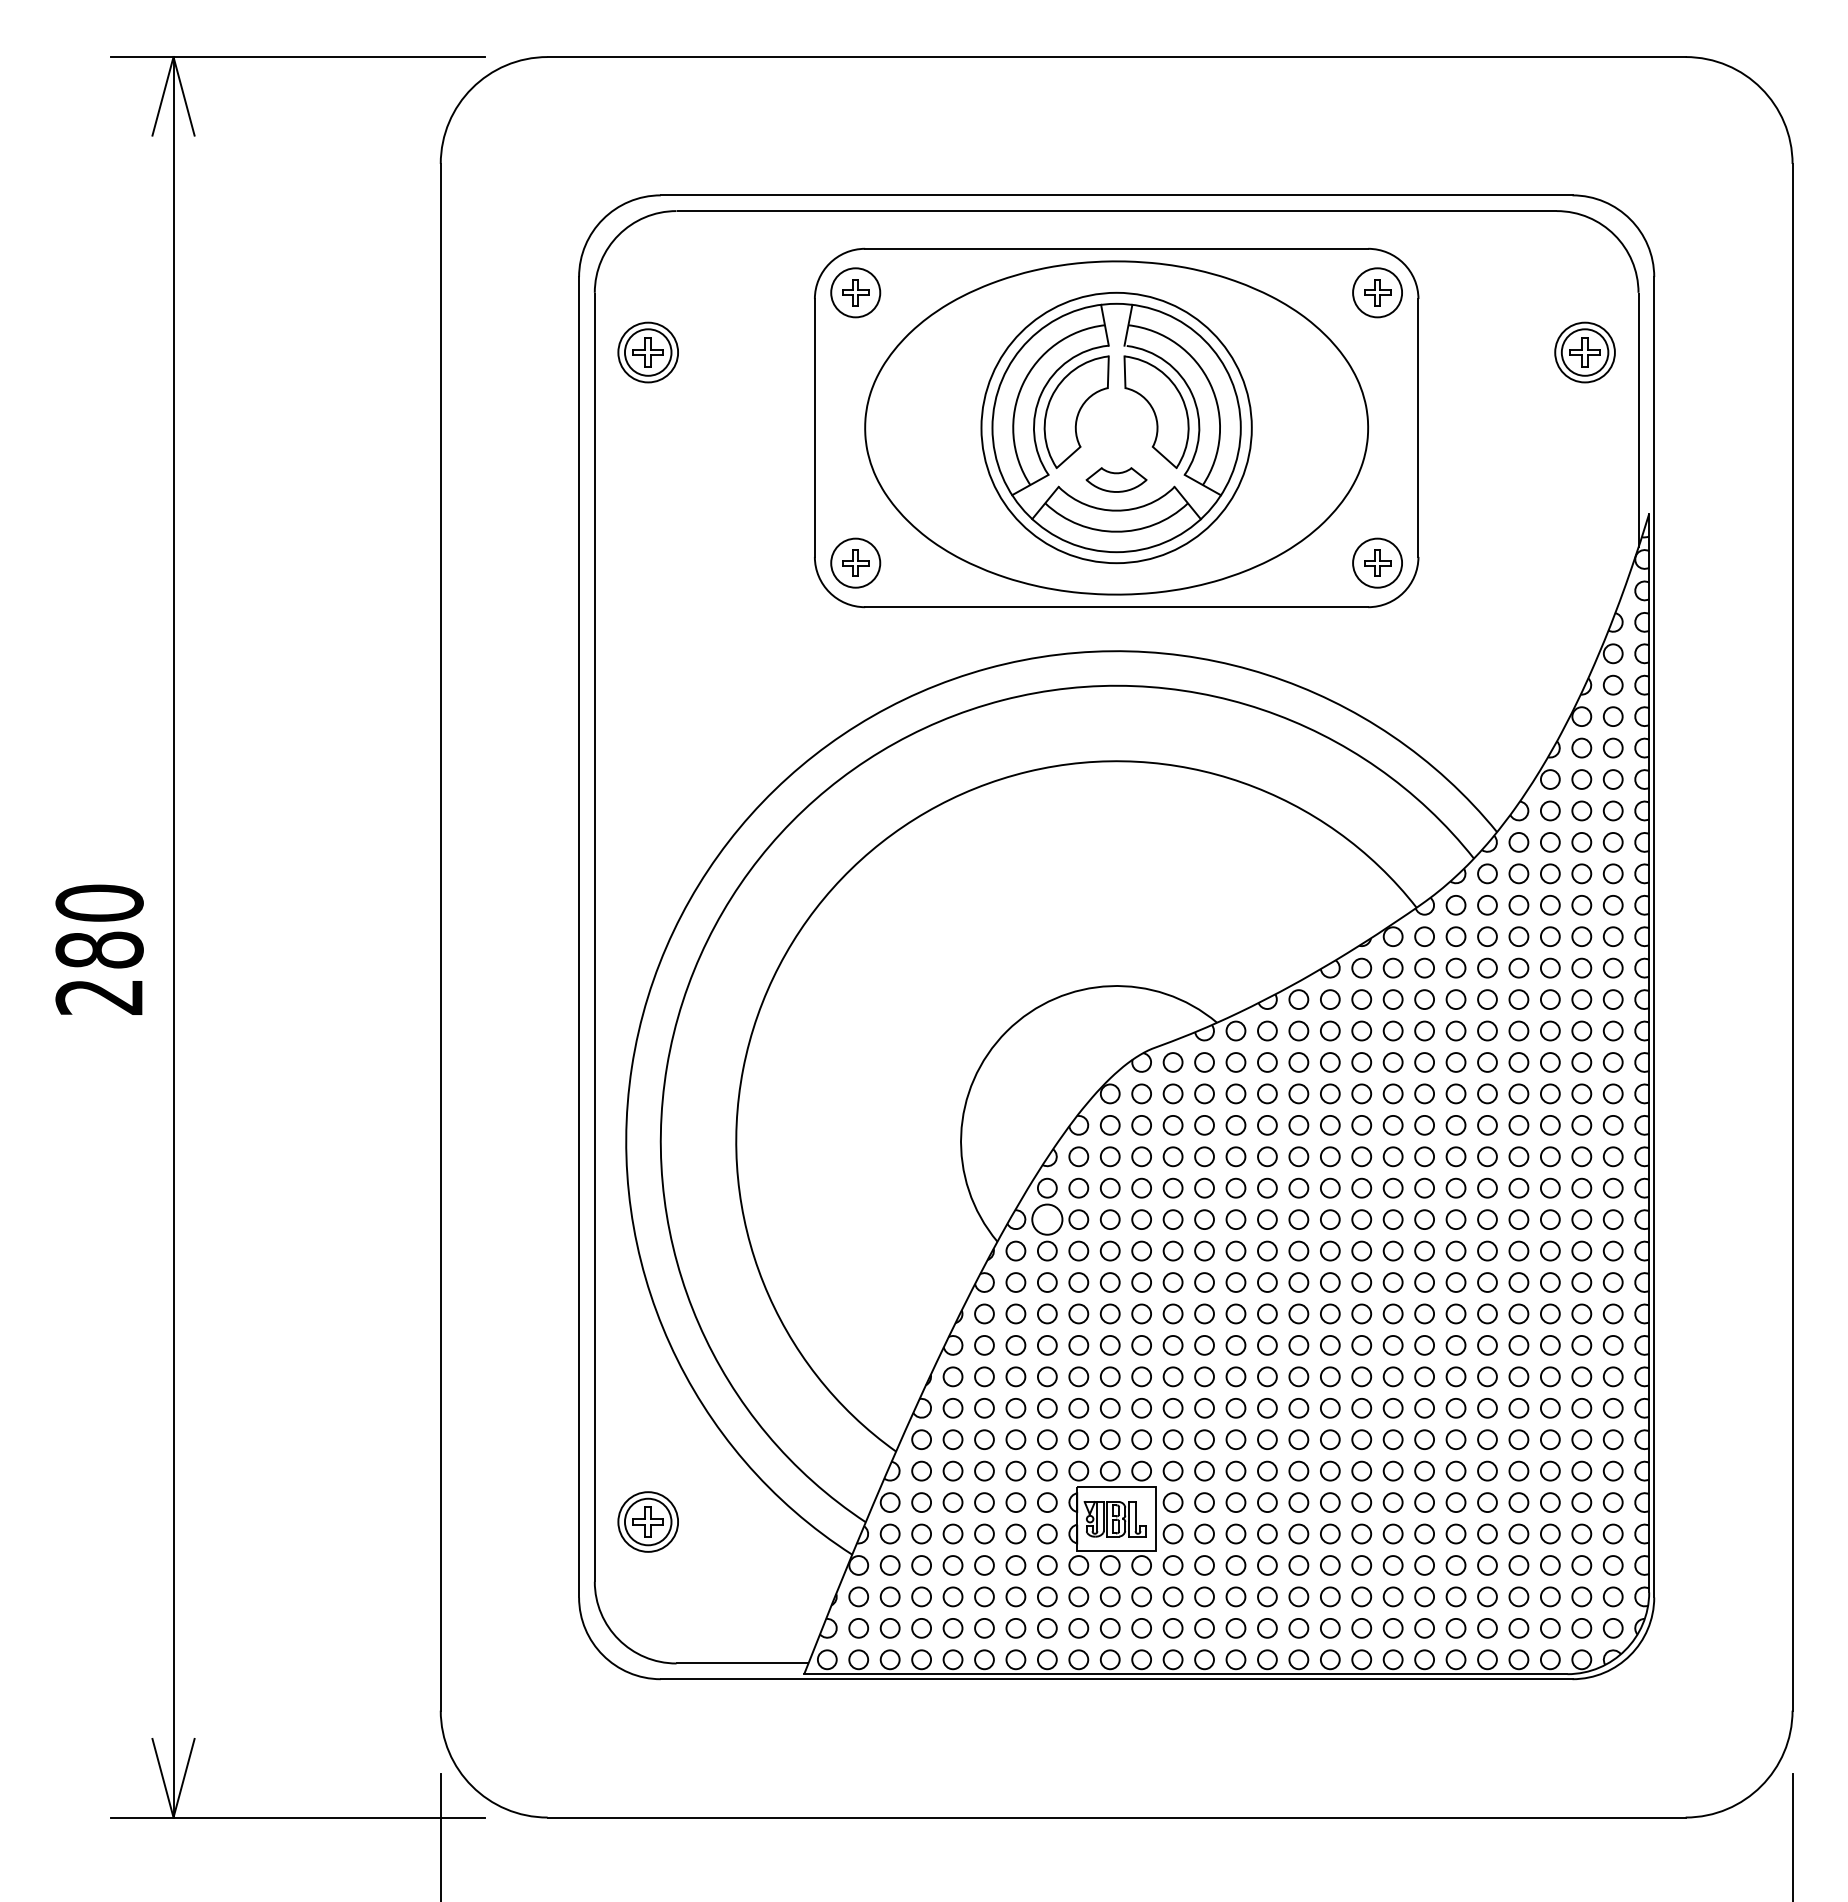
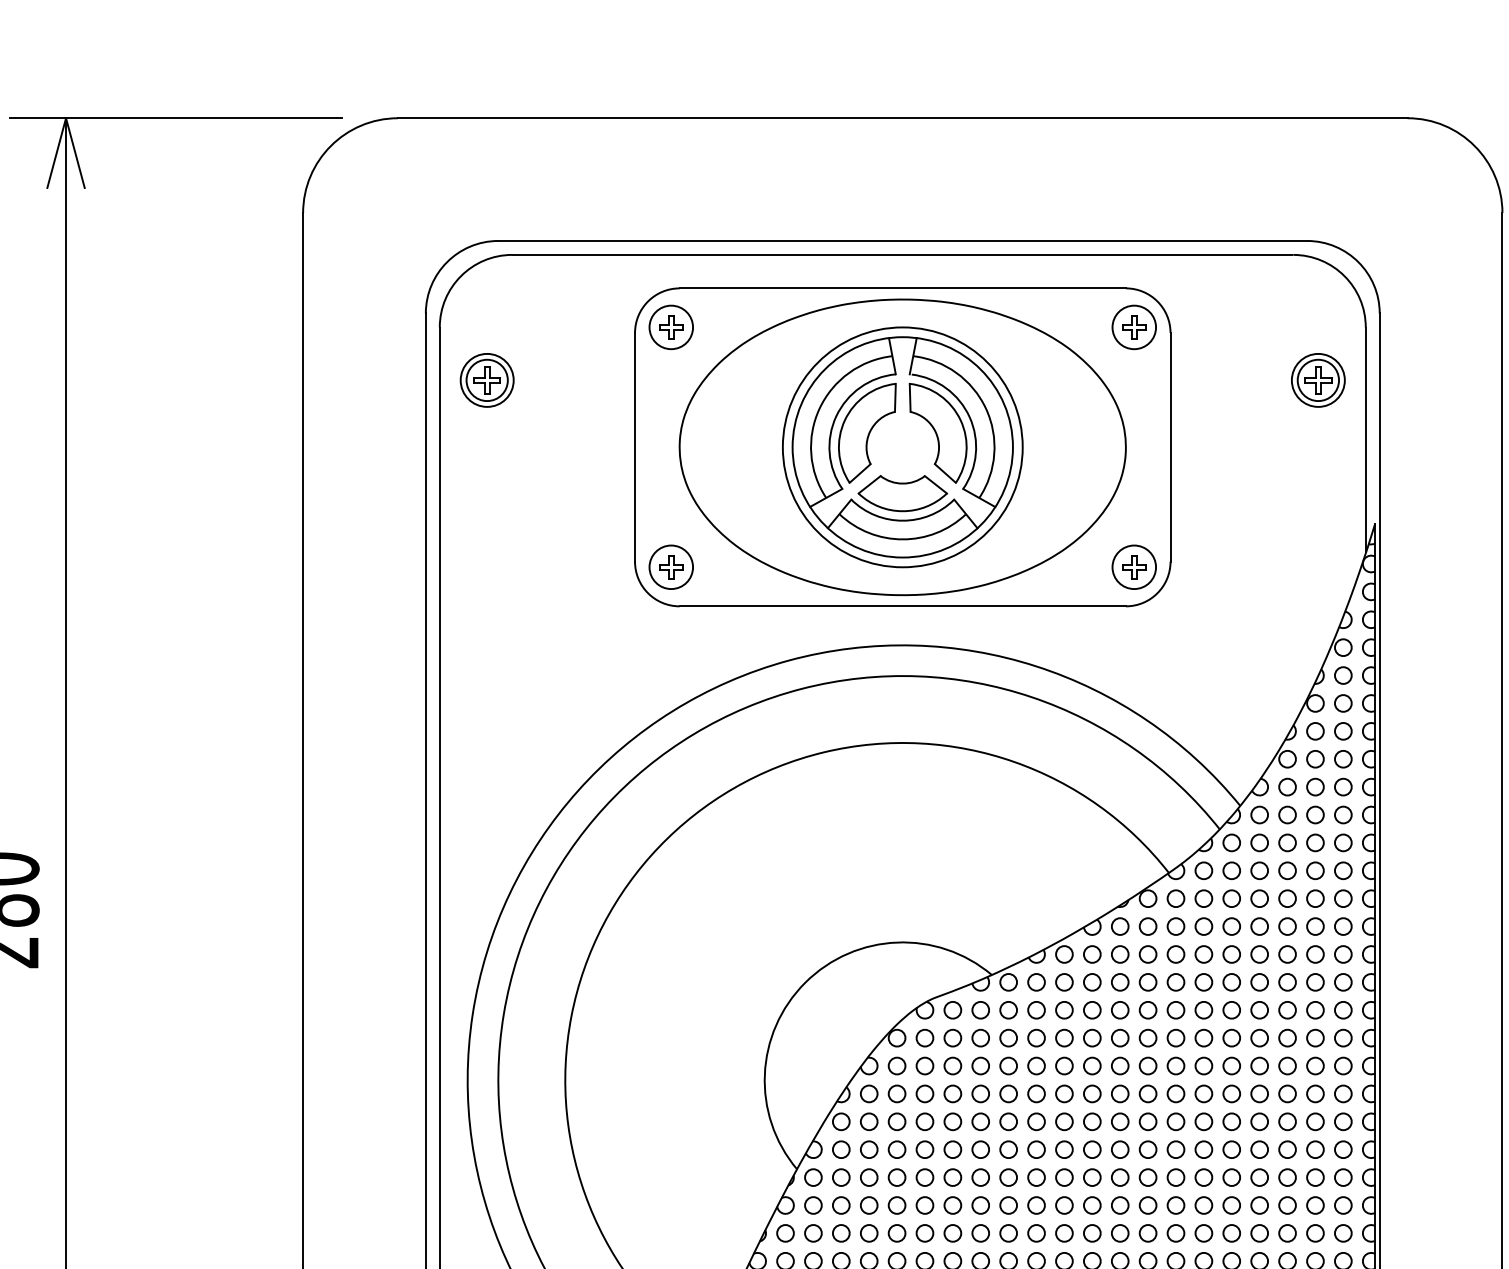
part: (1116, 479) -> (902, 493), size x1.67
circle: (1046, 1219) -> (840, 1149), size x0.62

